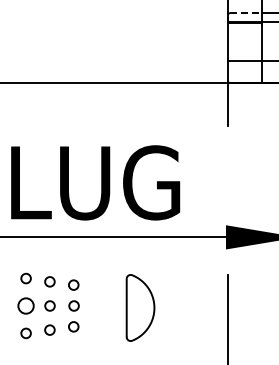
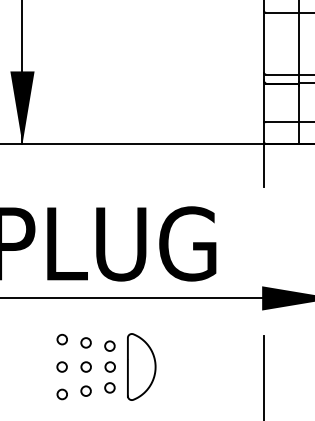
line: (246, 13) -> (282, 74), dashed -> solid
circle: (25, 305) -> (61, 366), size x0.62
part: (140, 307) -> (141, 366), moved

